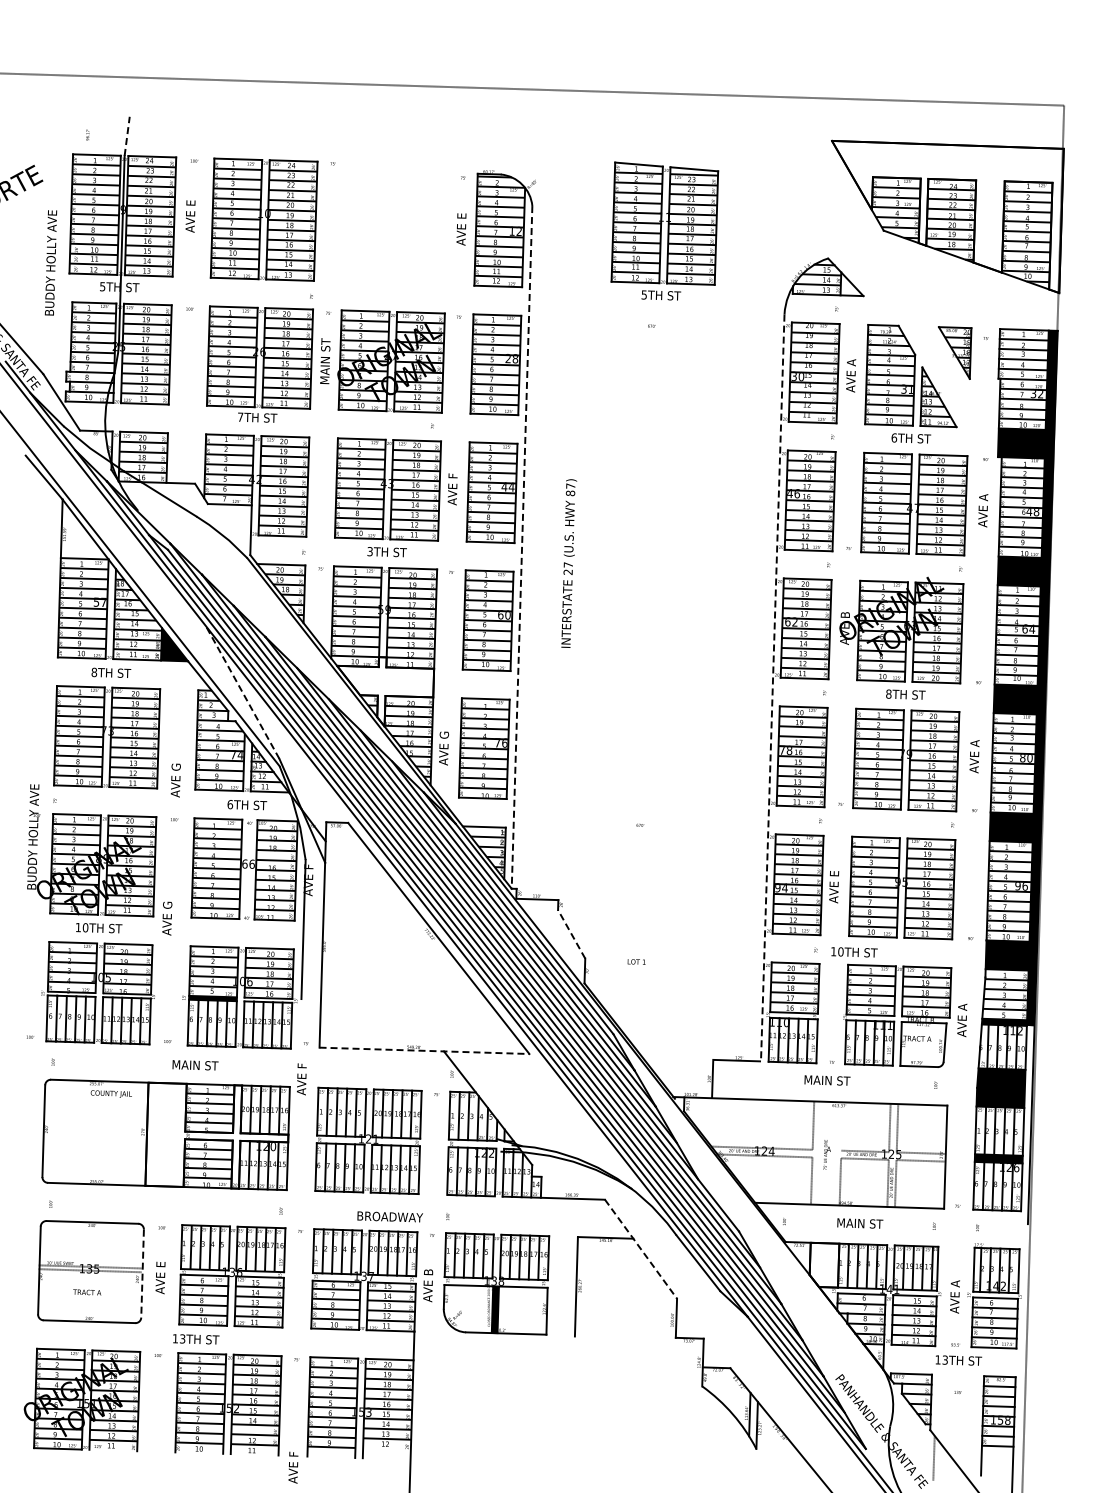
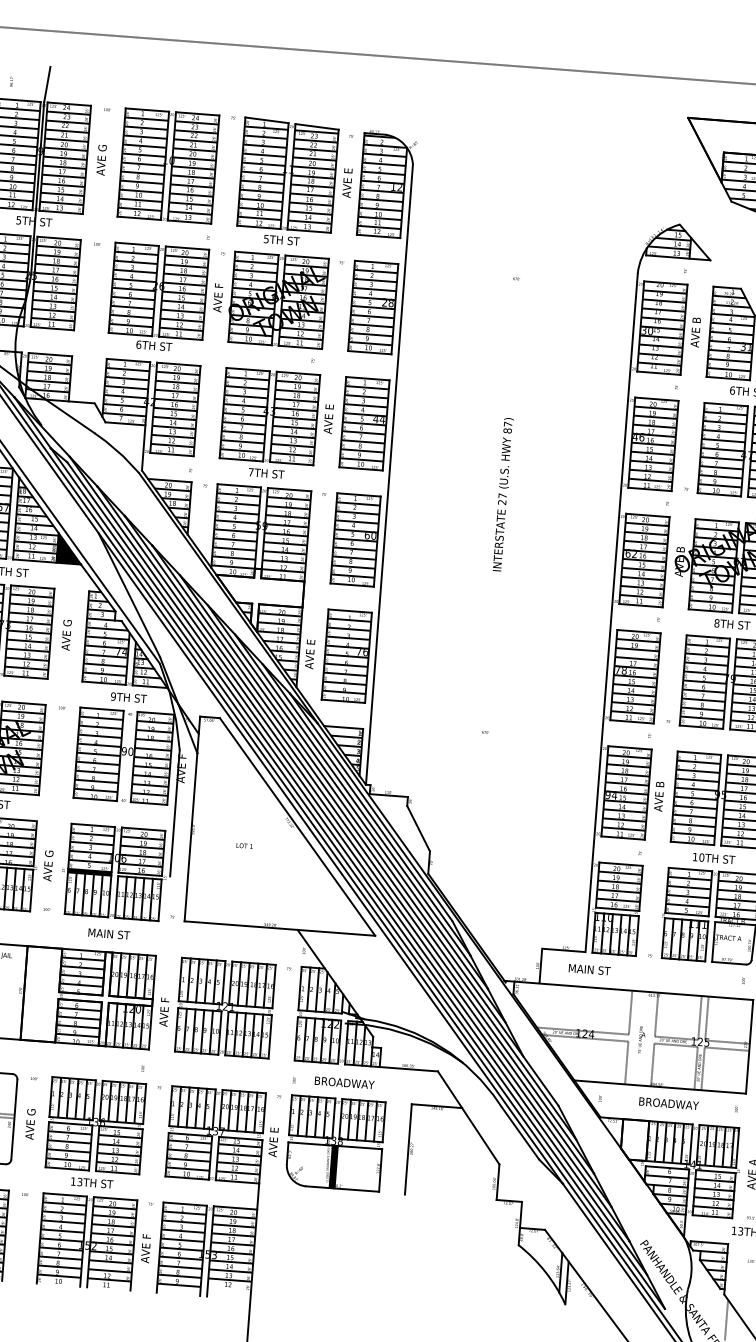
line: (127, 136) -> (47, 84), dashed -> solid
text: (190, 216) -> (101, 160), AVE E -> AVE G
part: (664, 230) -> (287, 181), moved
text: (325, 361) -> (218, 297), MAIN ST -> AVE F
text: (851, 362) -> (696, 320), AVE A -> AVE B
text: (240, 416) -> (138, 344), 7TH -> 6TH
text: (452, 489) -> (328, 419), AVE F -> AVE E
line: (522, 547) -> (389, 474), dashed -> solid
text: (369, 551) -> (250, 472), 3TH -> 7TH
text: (569, 563) -> (503, 494), moved
line: (772, 688) -> (611, 613), dashed -> solid
line: (242, 692) -> (129, 595), dashed -> solid
text: (444, 748) -> (310, 654), AVE G -> AVE E
text: (175, 780) -> (66, 635), moved
text: (230, 804) -> (113, 696), 6TH -> 9TH
text: (248, 863) -> (127, 750), 66 -> 90
text: (834, 886) -> (659, 796), AVE E -> AVE B
text: (167, 918) -> (48, 865), moved
line: (571, 934) -> (418, 828), dashed -> solid
text: (854, 952) -> (714, 858), moved
text: (636, 961) -> (244, 845), moved
line: (424, 1050) -> (279, 928), dashed -> solid
text: (195, 1065) -> (109, 934), moved
text: (301, 1079) -> (164, 1012), moved
text: (827, 1080) -> (589, 969), moved
line: (841, 1126) -> (656, 1014), added
text: (389, 1216) -> (344, 1082), moved
text: (859, 1223) -> (668, 1103), MAIN ST -> BROADWAY
line: (641, 1249) -> (469, 1118), dashed -> solid
line: (142, 1273) -> (14, 1119), dashed -> solid
text: (160, 1278) -> (30, 1124), AVE E -> AVE G
text: (428, 1285) -> (273, 1142), AVE B -> AVE E
text: (196, 1339) -> (92, 1183), moved
text: (293, 1467) -> (146, 1248), moved

